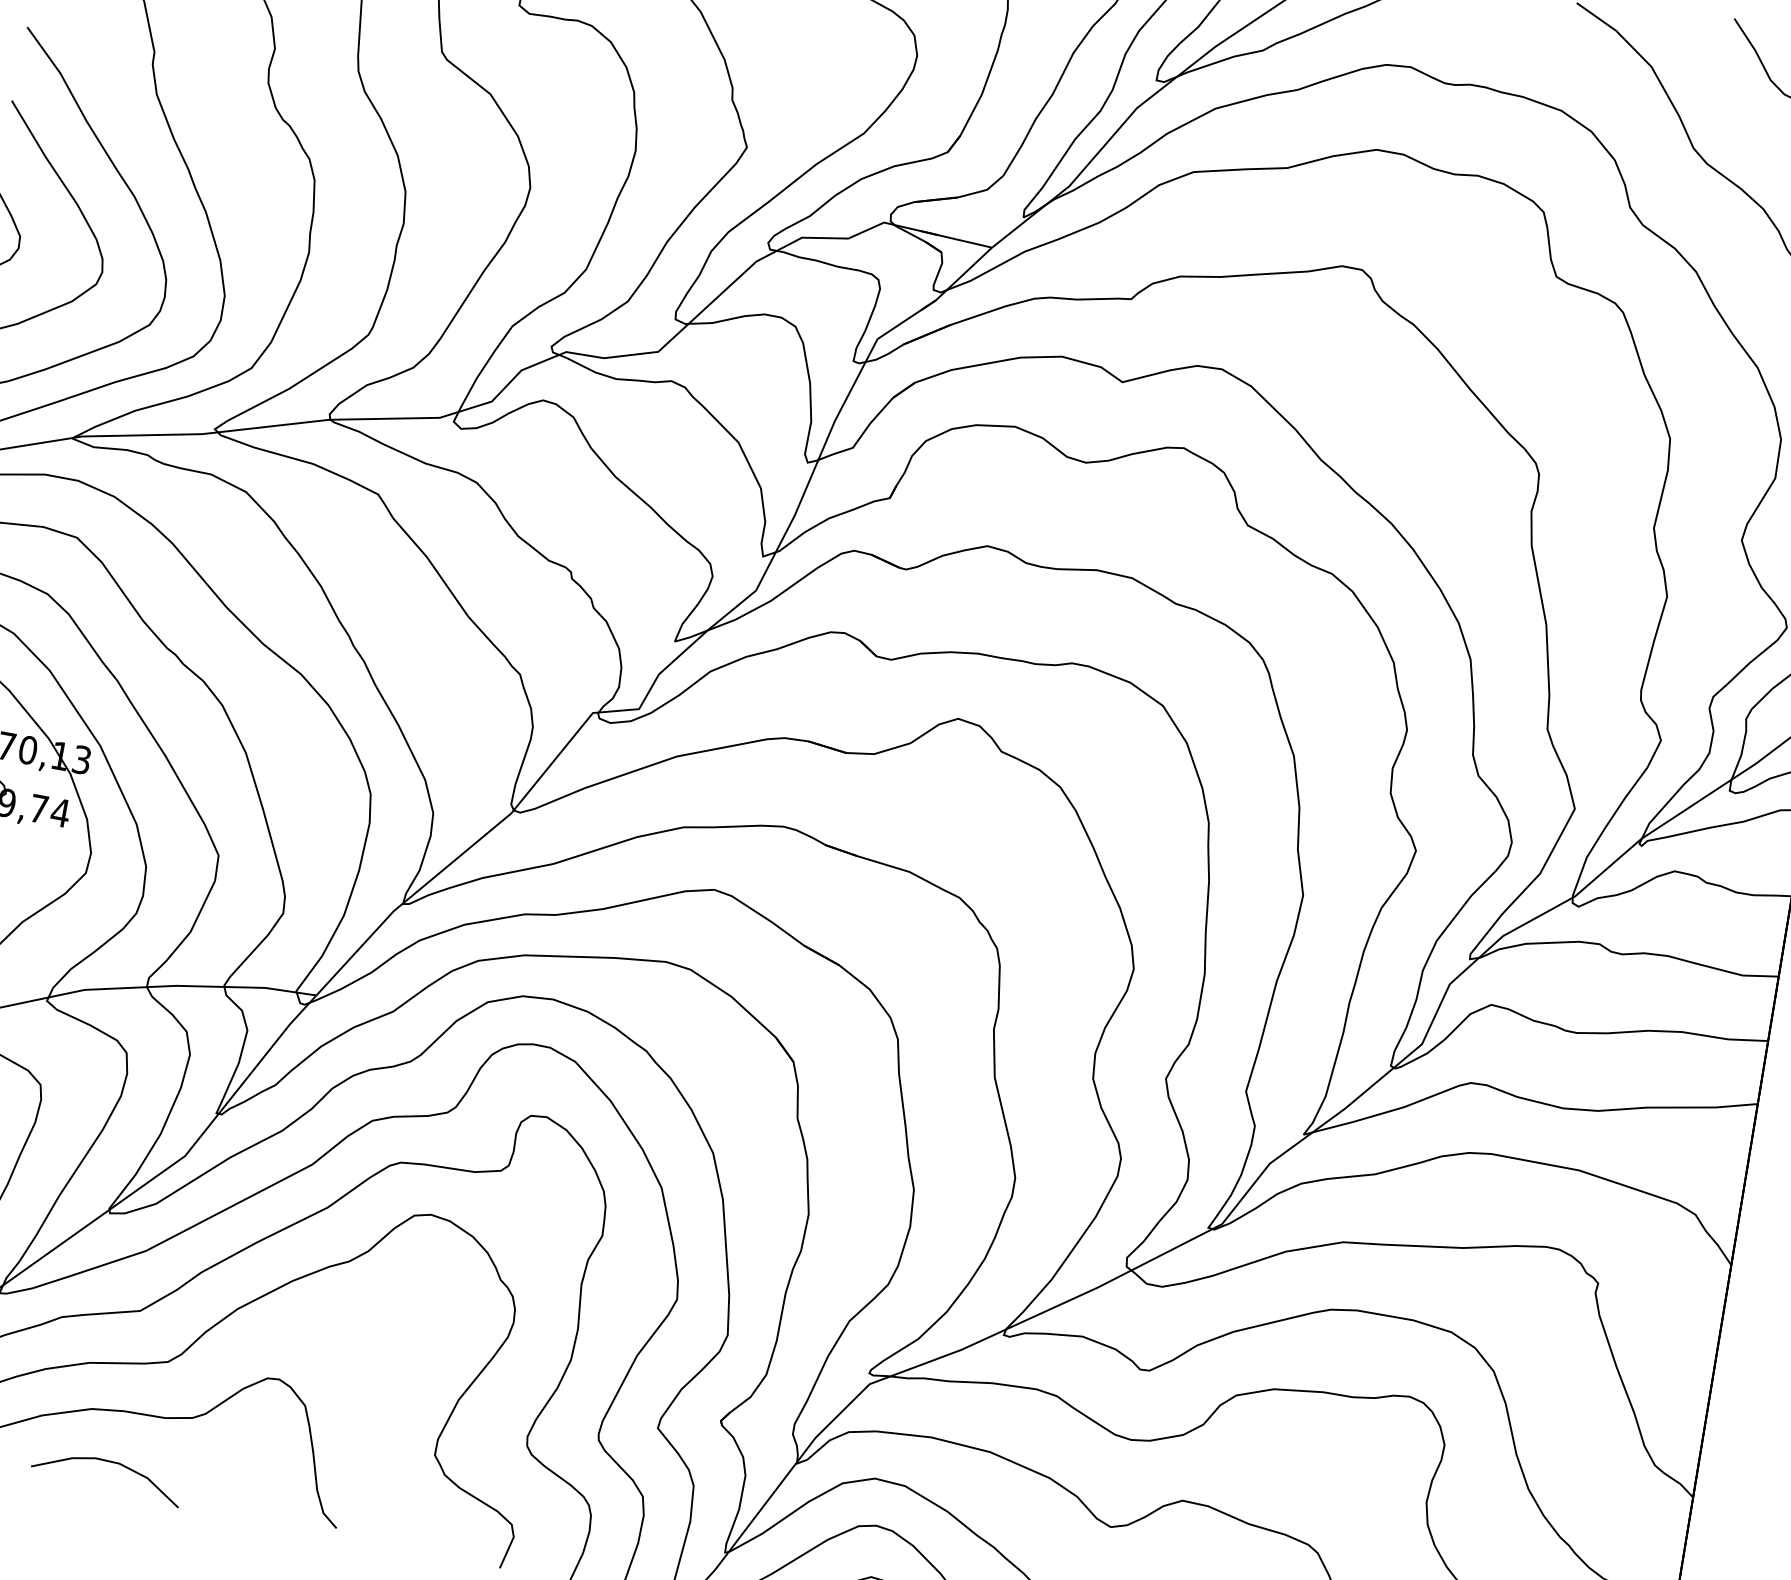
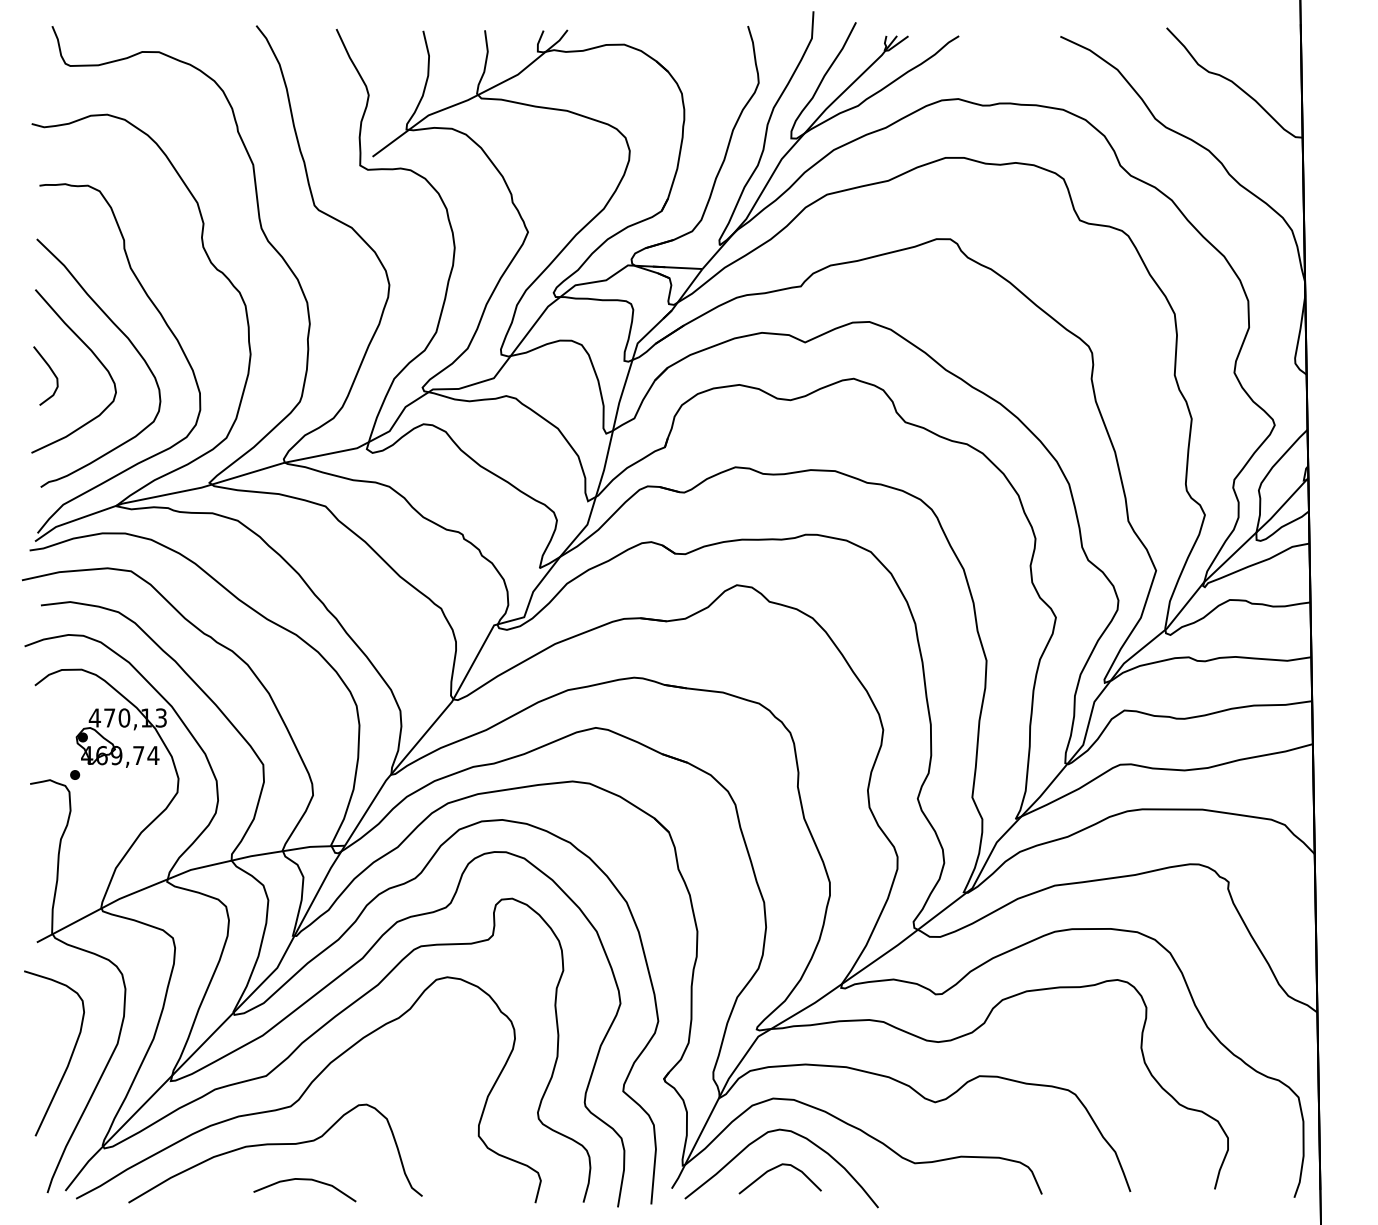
curve: (108, 1462) -> (304, 1180), moved

